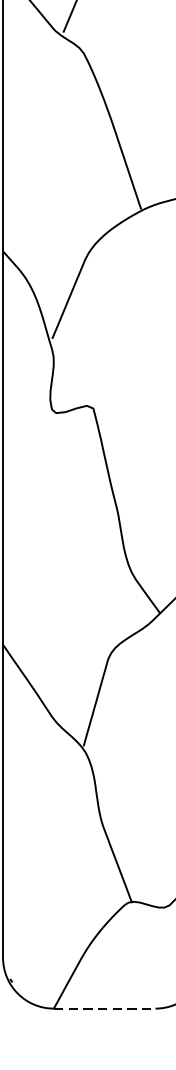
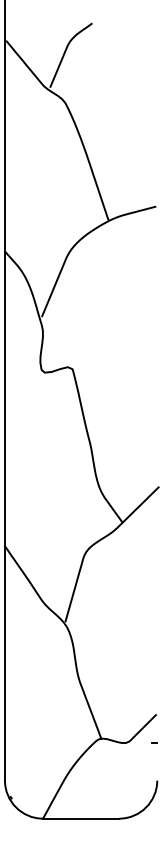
line: (105, 1008) -> (81, 818), dashed -> solid

